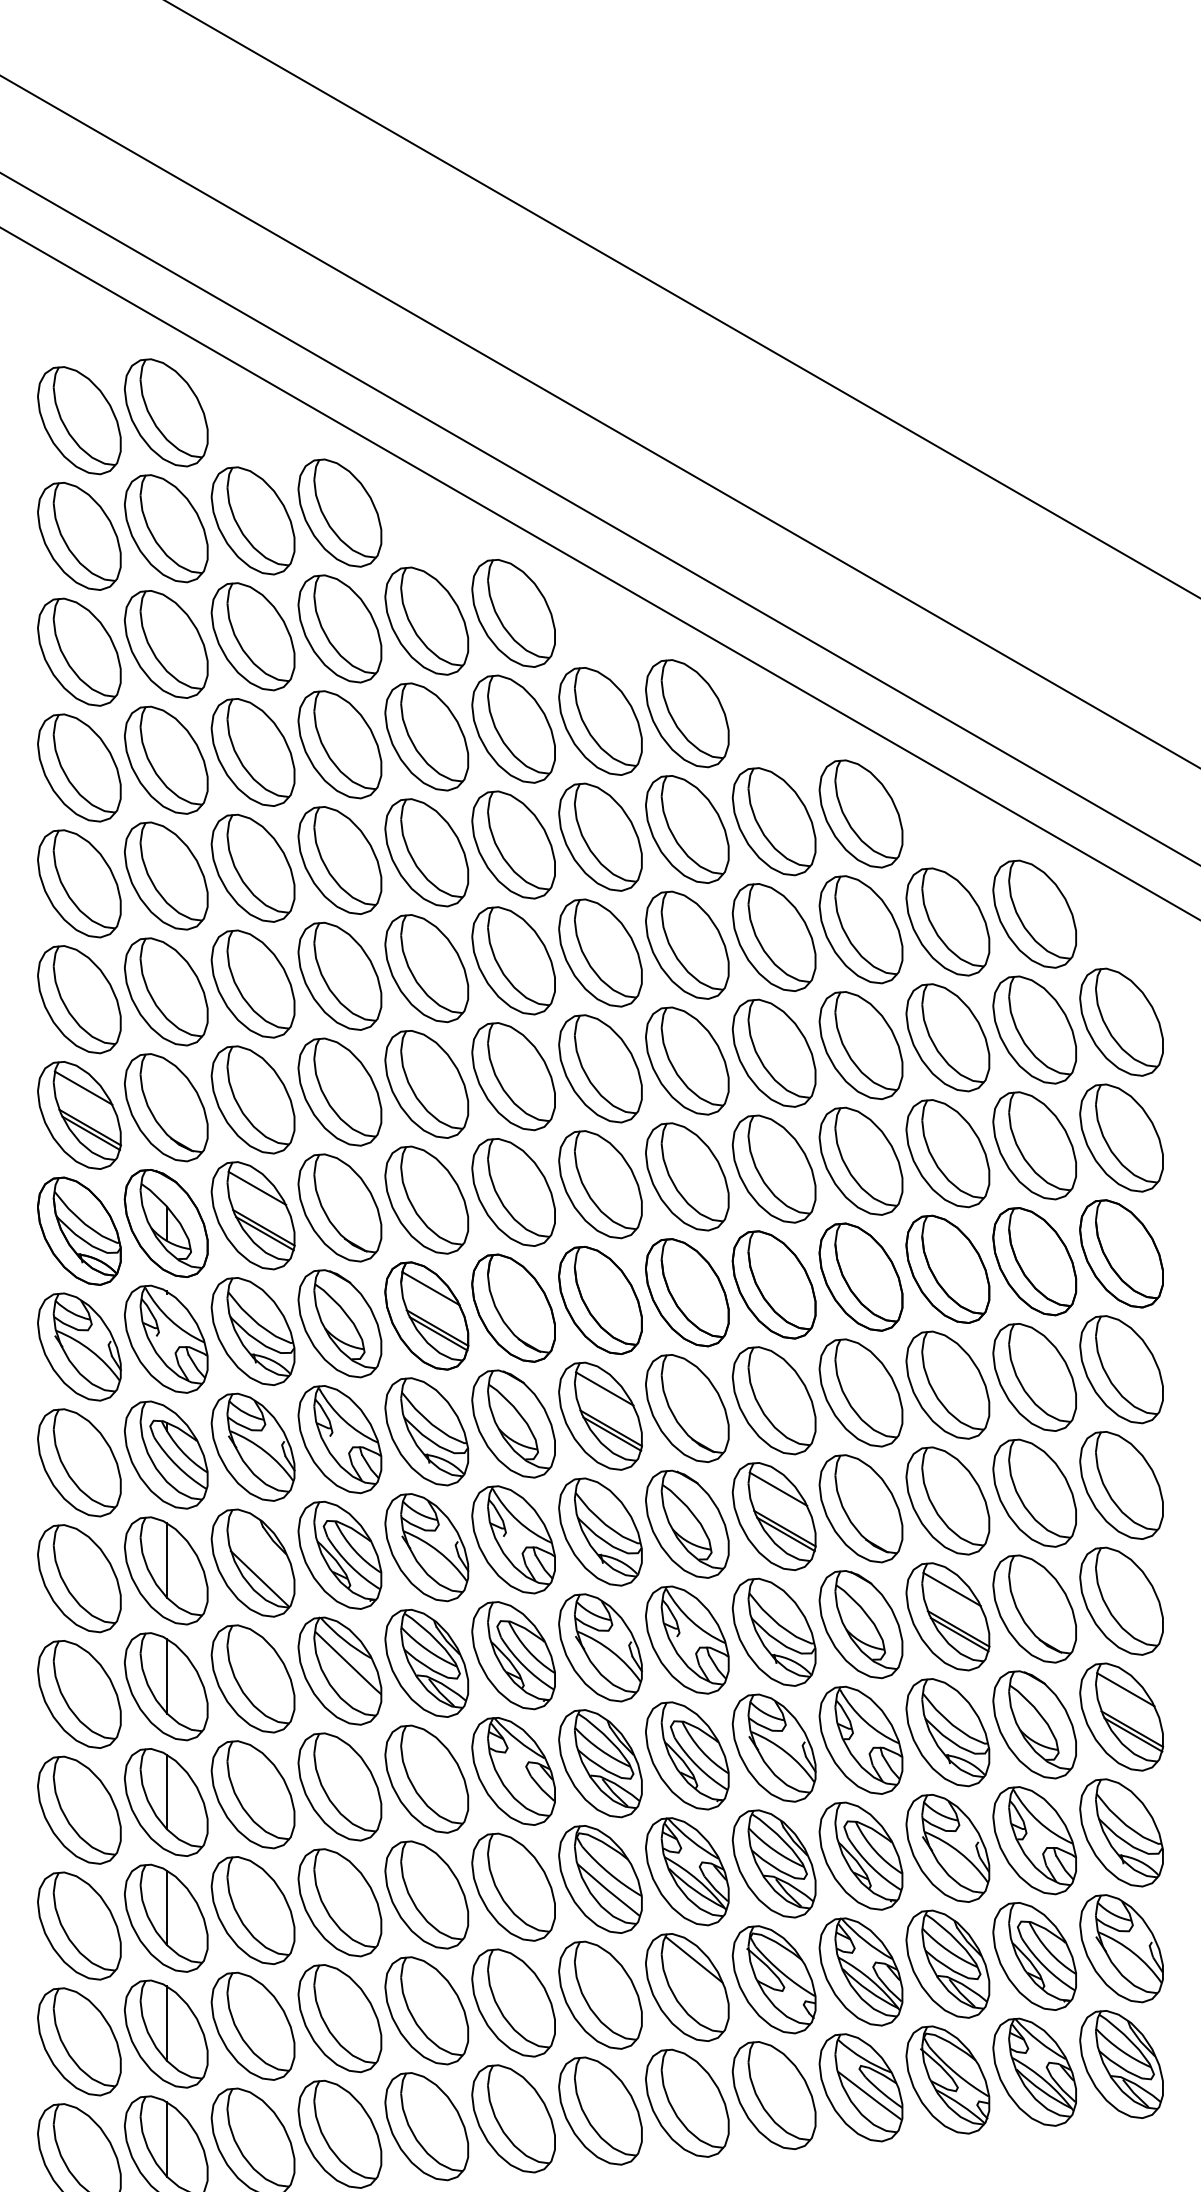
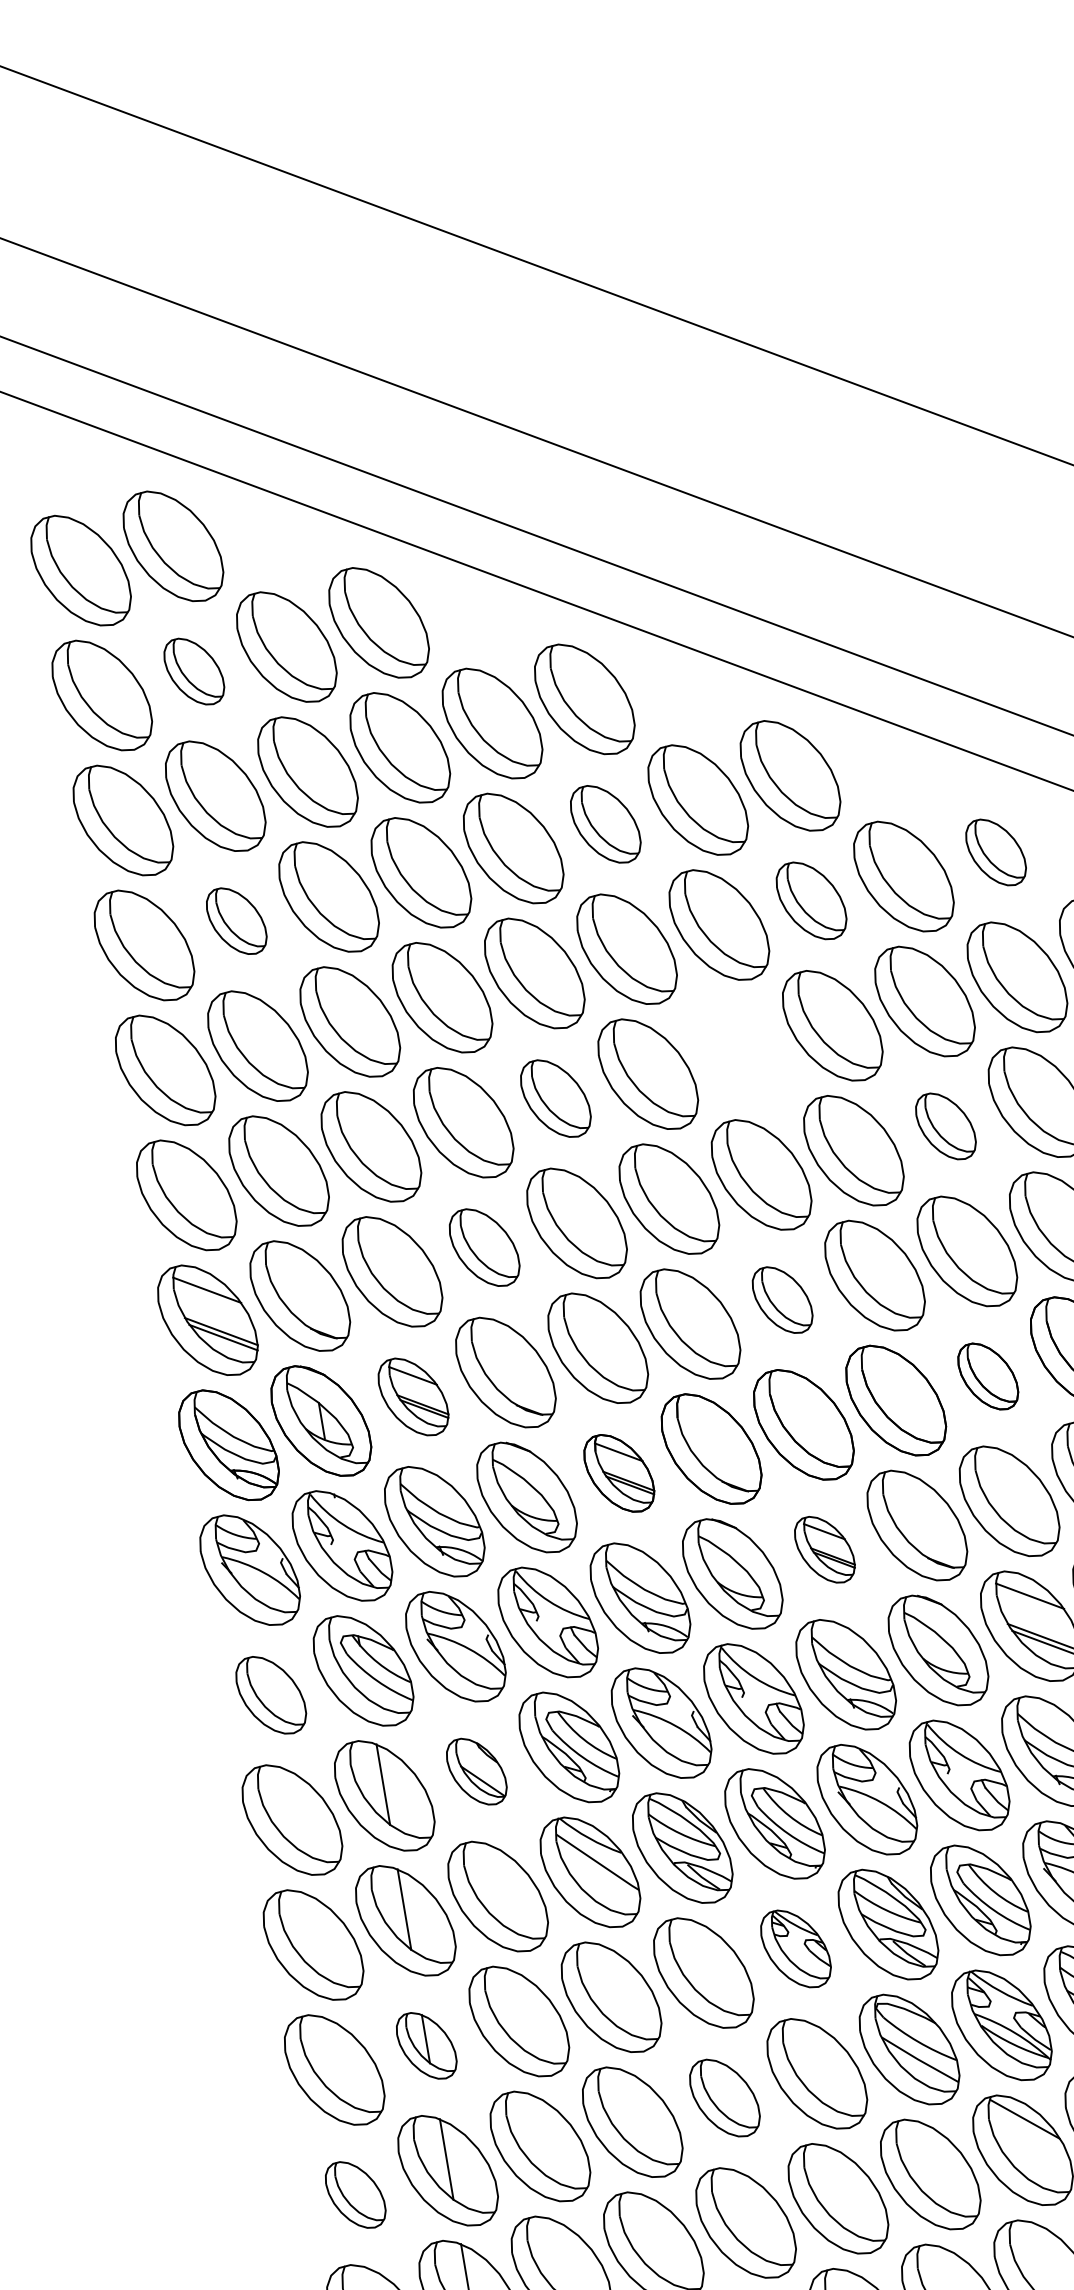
part: (165, 528) -> (193, 671), size x0.6
part: (513, 728) -> (605, 823), size x0.7
part: (166, 759) -> (236, 920), size x0.6
part: (860, 813) -> (995, 852), size x0.6
part: (687, 829) -> (811, 901), size x0.7
part: (600, 952) -> (740, 1049), removed
part: (426, 968) -> (555, 1098), size x0.7
part: (773, 1052) -> (945, 1125), size x0.6
part: (339, 1091) -> (483, 1247), size x0.7
part: (600, 1184) -> (782, 1299), size x0.6
part: (252, 1215) -> (412, 1396), size x0.7
part: (773, 1284) -> (987, 1376), size x0.6
part: (426, 1315) -> (618, 1473), size x0.7
part: (600, 1415) -> (824, 1549), size x0.6
part: (79, 1462) -> (271, 1694), size x0.7
part: (252, 1562) -> (475, 1771), size x0.6
part: (513, 1771) -> (795, 1949), size x0.7
part: (165, 1802) -> (425, 2046), size x0.6
part: (426, 1894) -> (724, 2097), size x0.7
part: (79, 1925) -> (355, 2194), size x0.6

